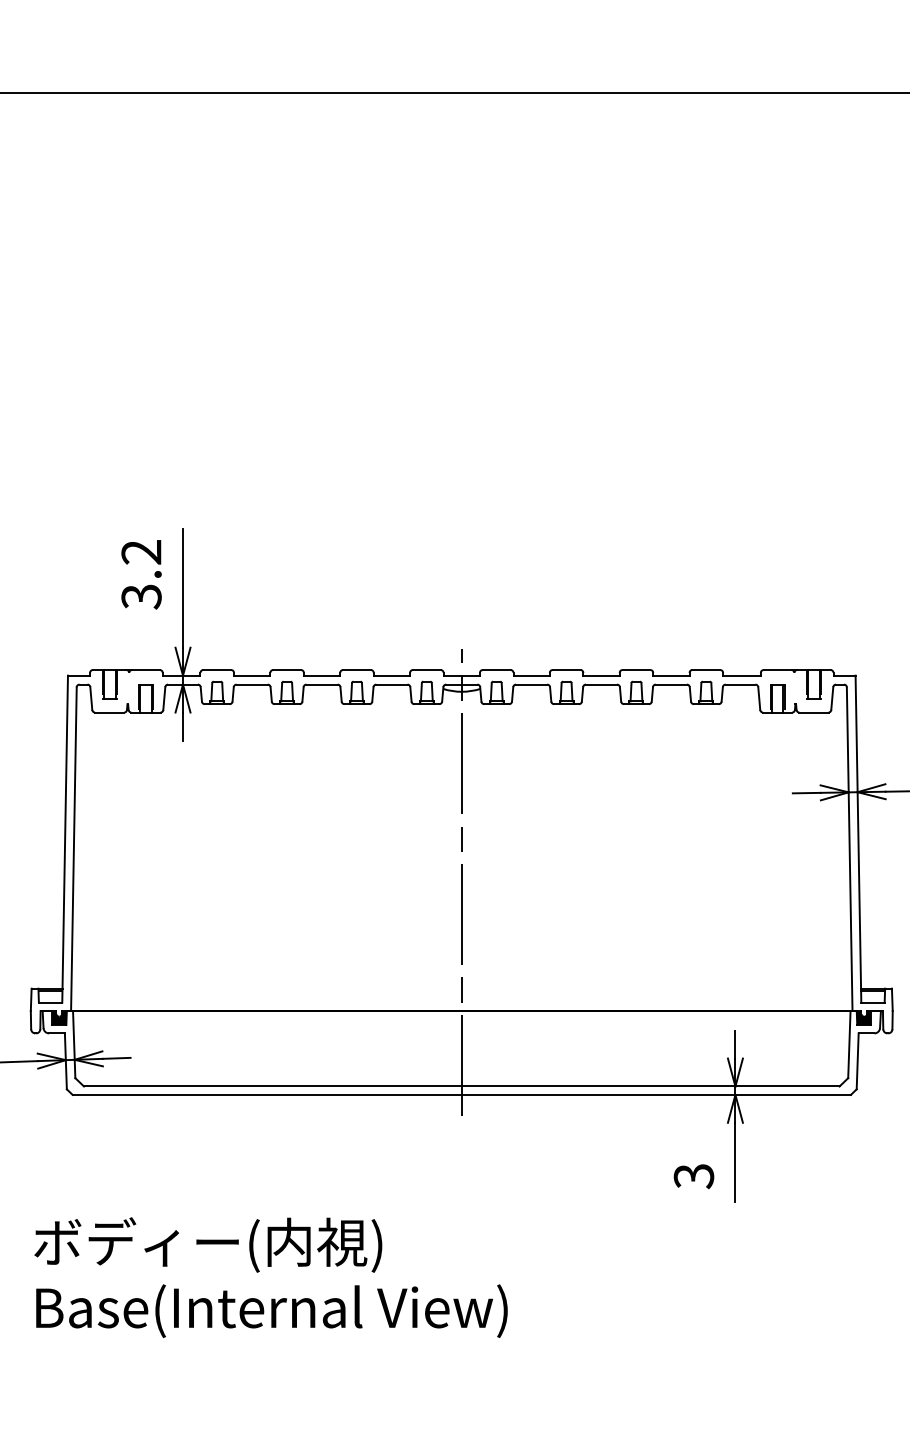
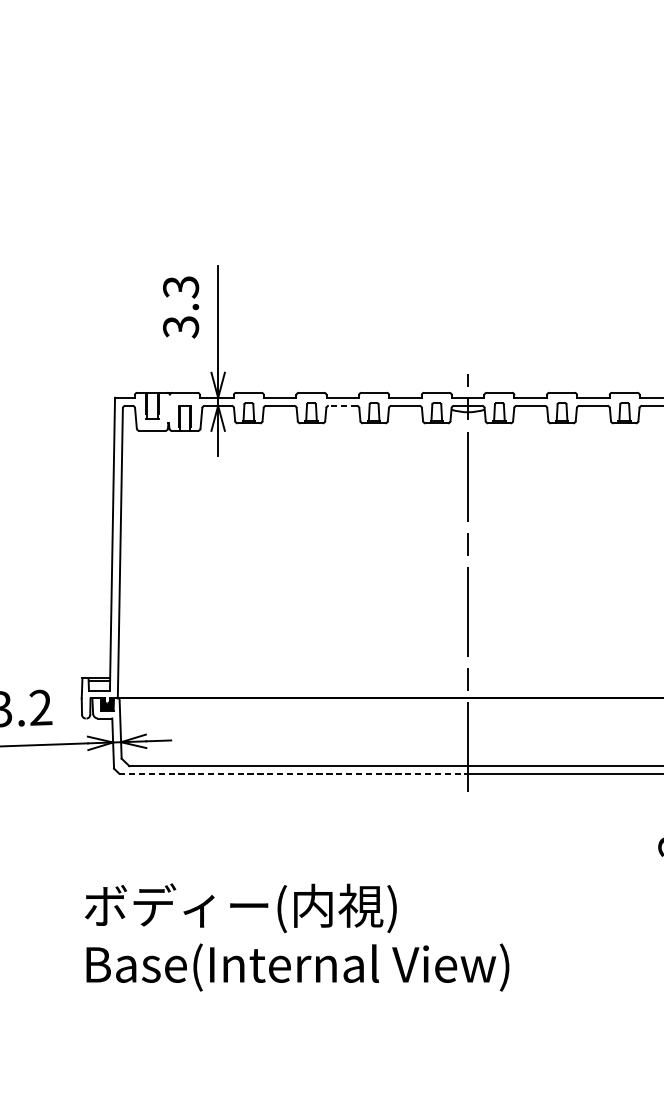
text: (141, 552) -> (180, 287), 3.2 -> 3.3
line: (322, 684) -> (343, 405), solid -> dashed
line: (267, 1094) -> (293, 773), solid -> dashed

